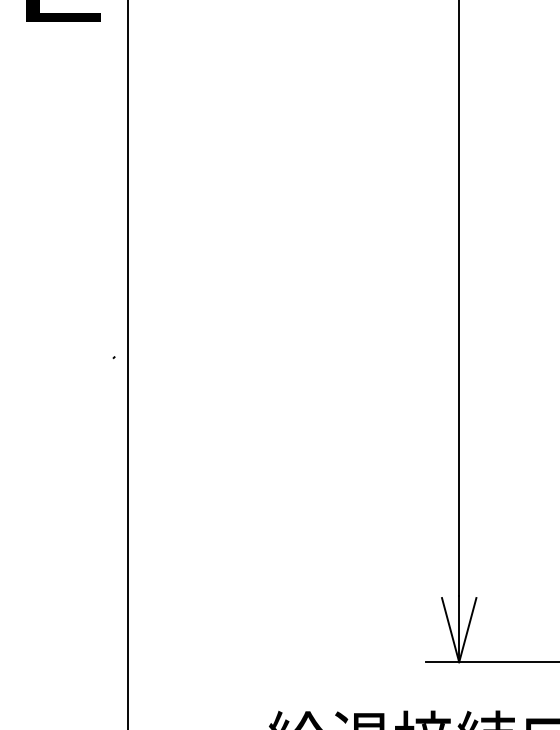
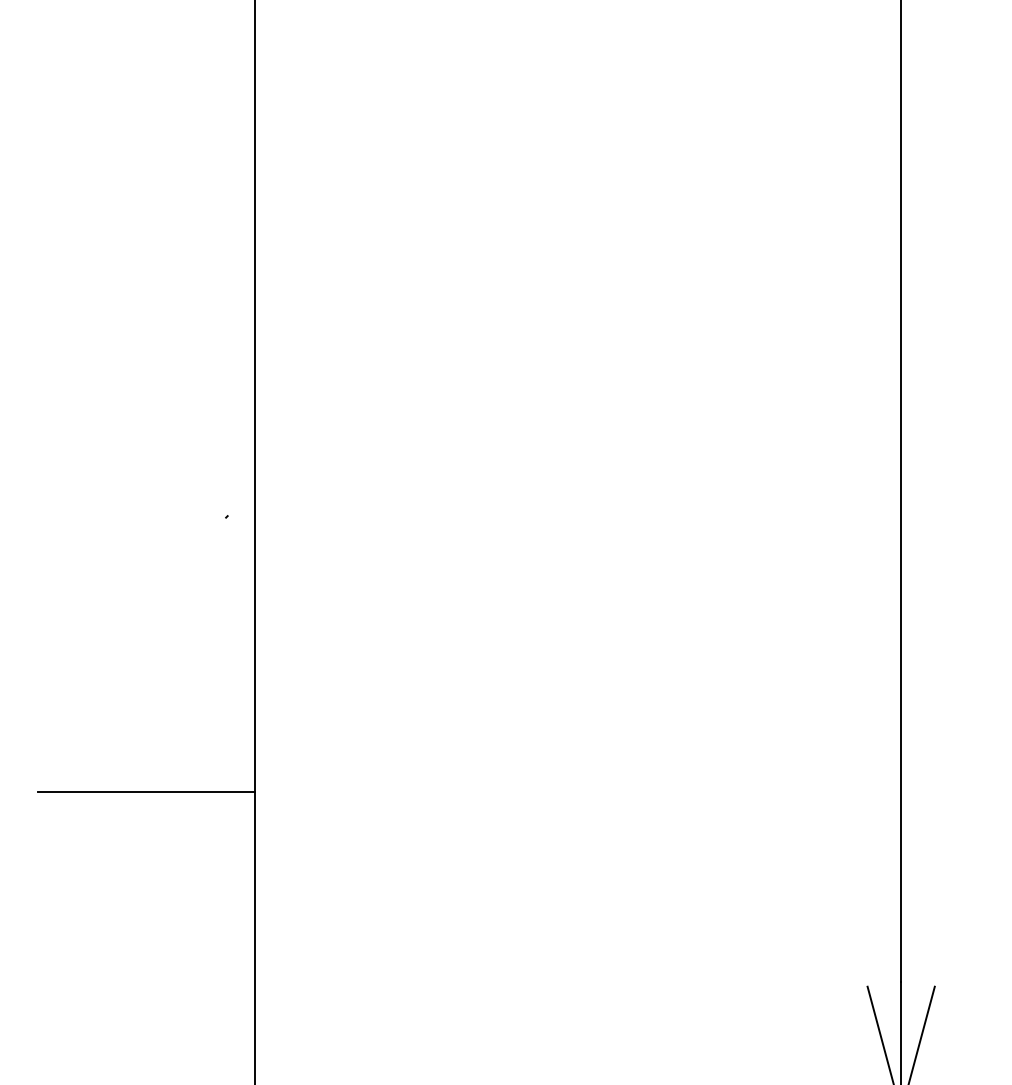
line: (72, 498) -> (145, 792), added

